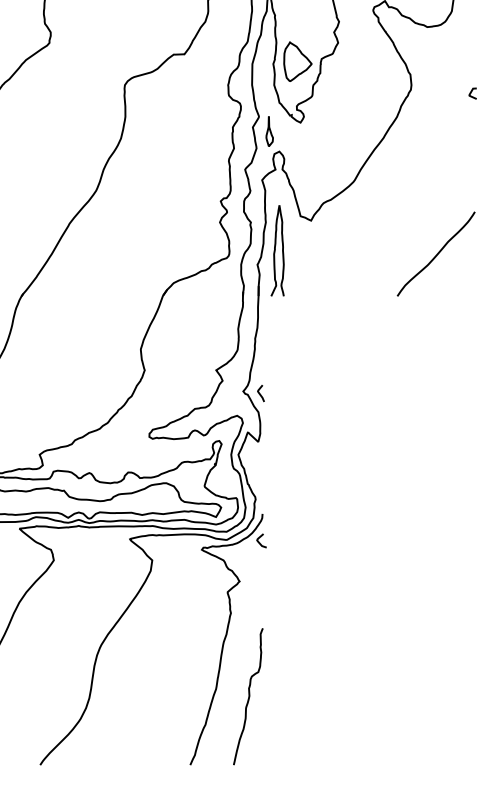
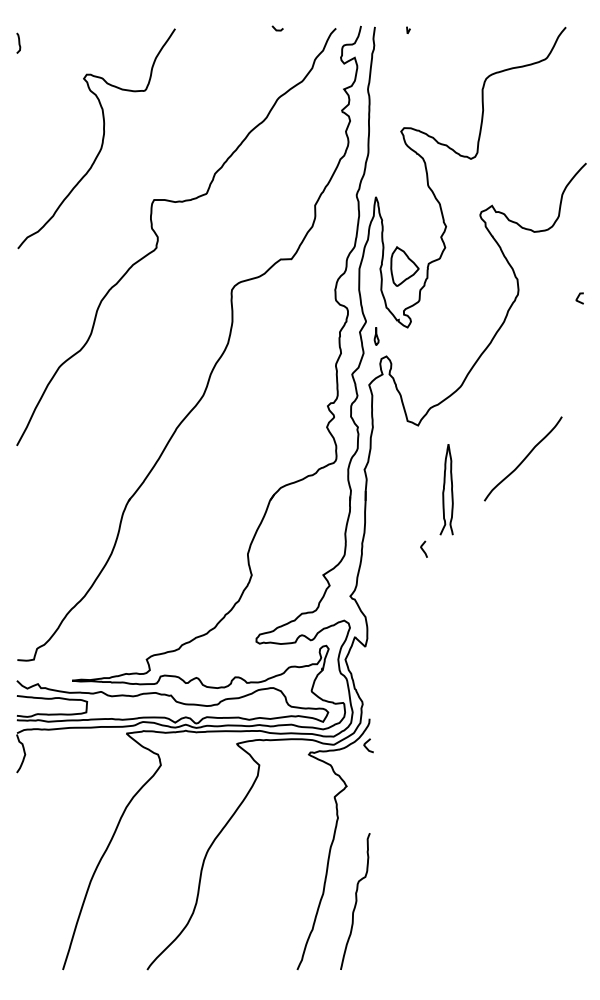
part: (269, 131) -> (376, 336), size x0.6
curve: (275, 250) -> (444, 489), moved
curve: (436, 253) -> (523, 458), moved
curve: (259, 392) -> (422, 548), moved

